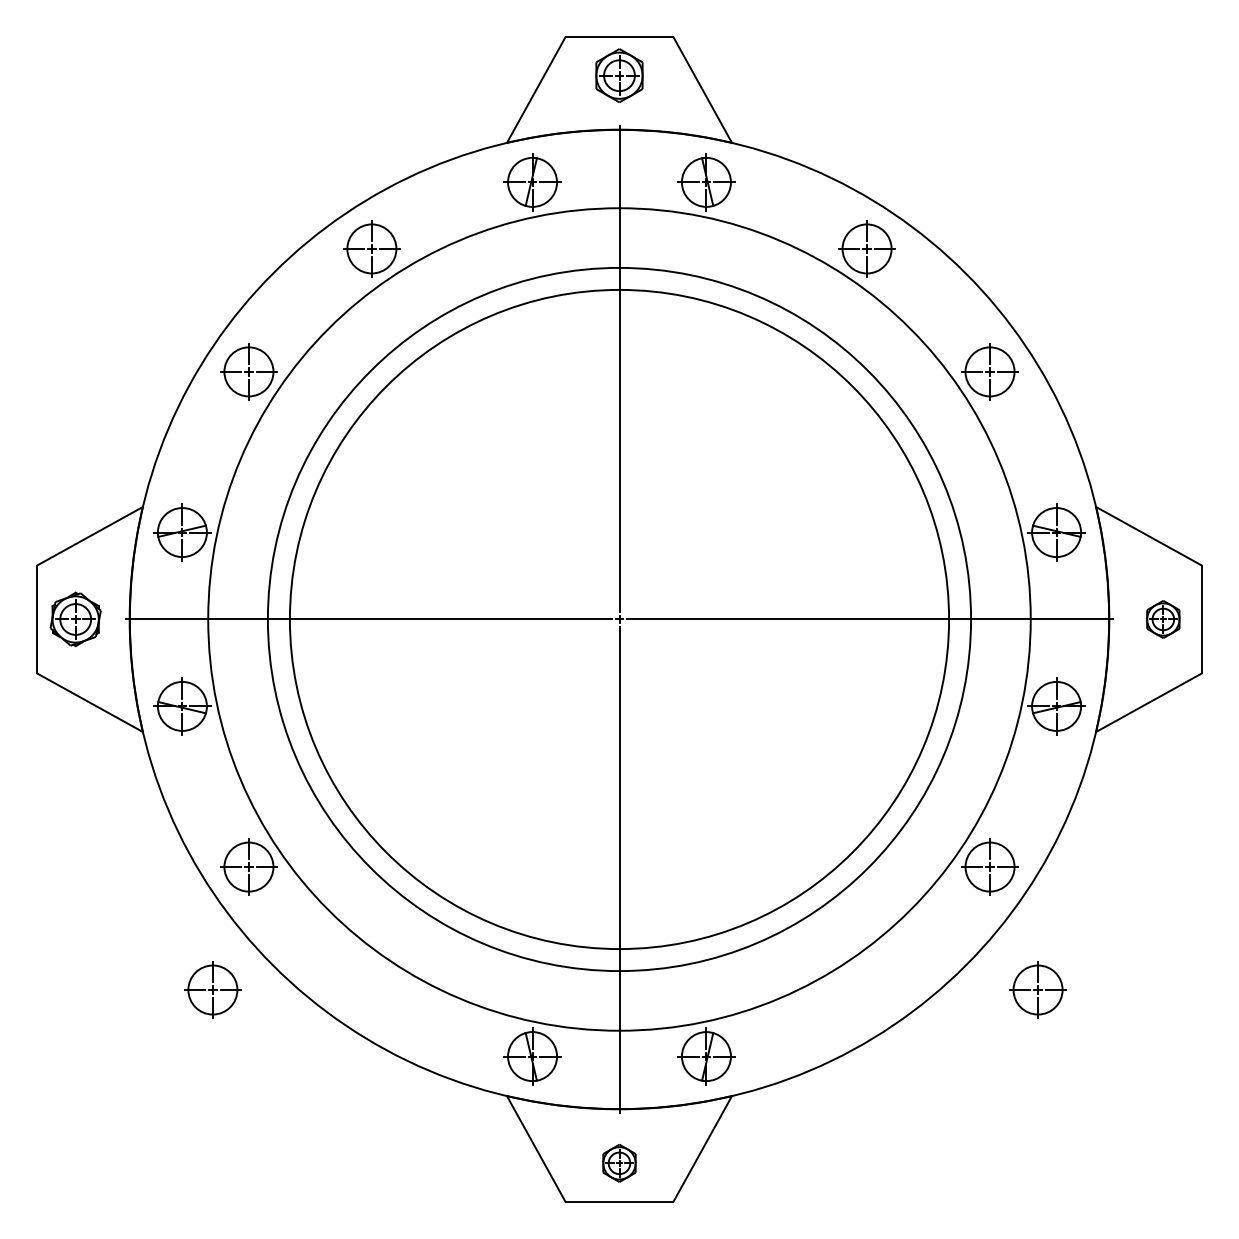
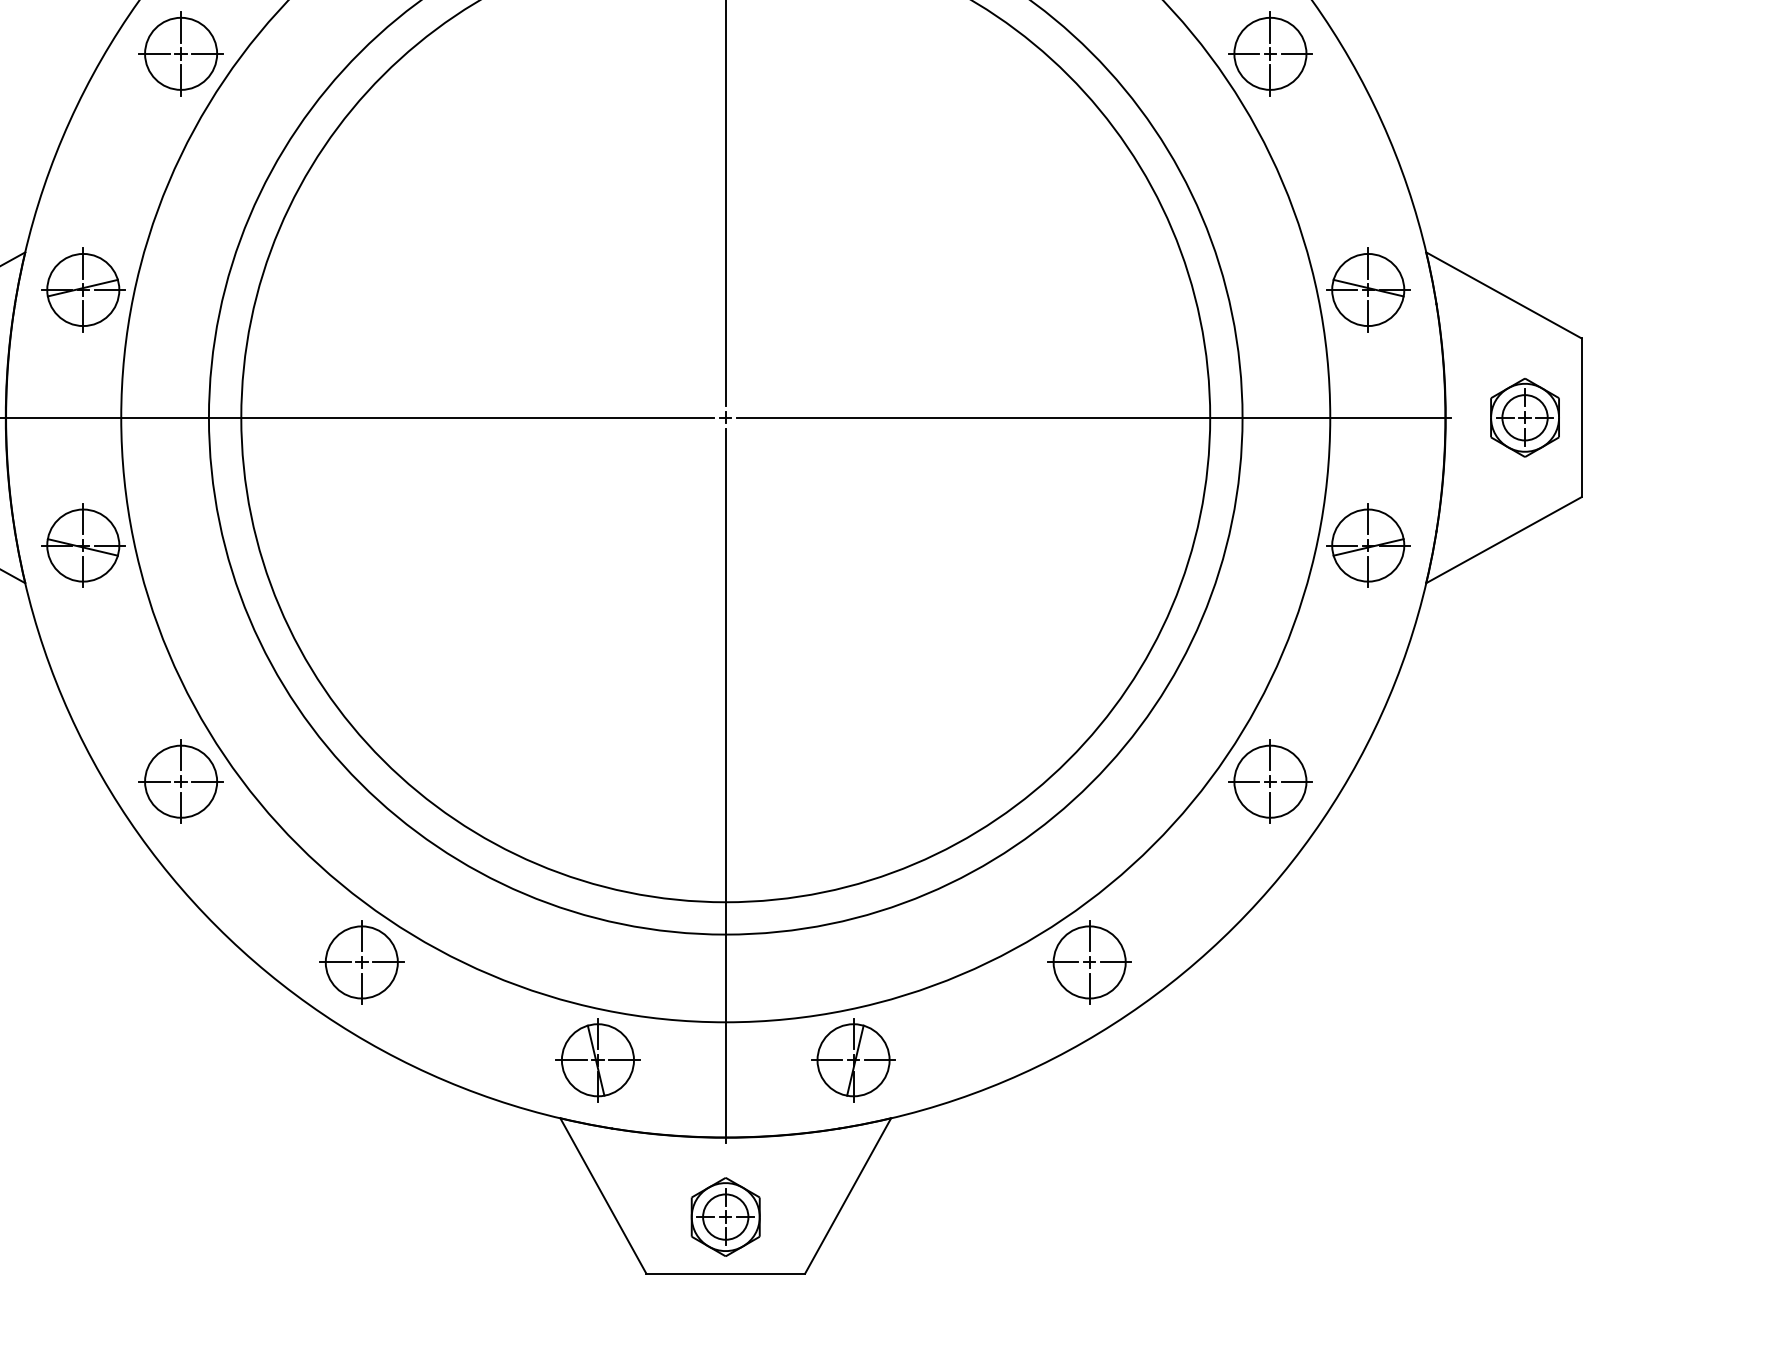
part: (1163, 619) -> (1525, 417), size x1.43
part: (212, 989) -> (361, 961), moved
part: (1037, 989) -> (1088, 961), moved
part: (619, 1163) -> (725, 1217), size x1.43

